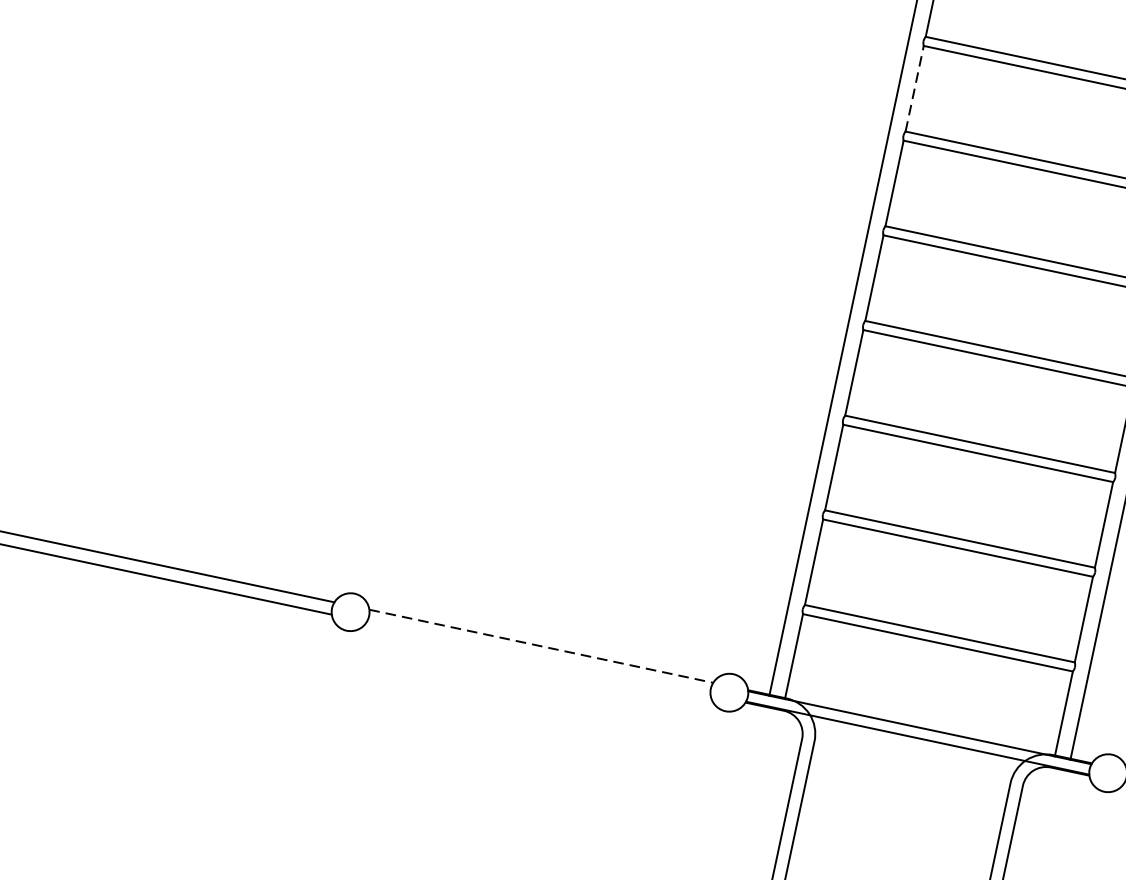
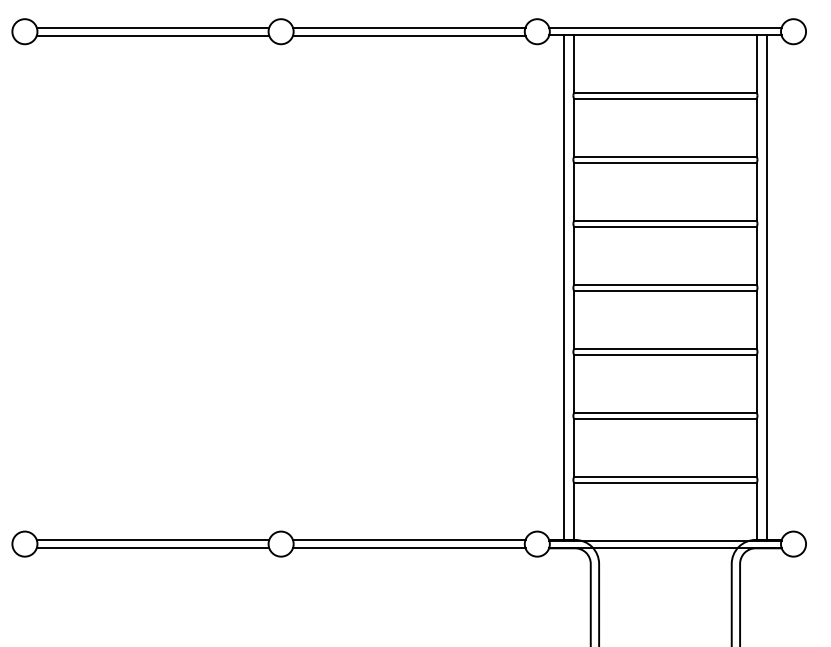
line: (915, 88) -> (574, 127), dashed -> solid
line: (541, 645) -> (409, 539), dashed -> solid
line: (537, 658) -> (408, 548), added

